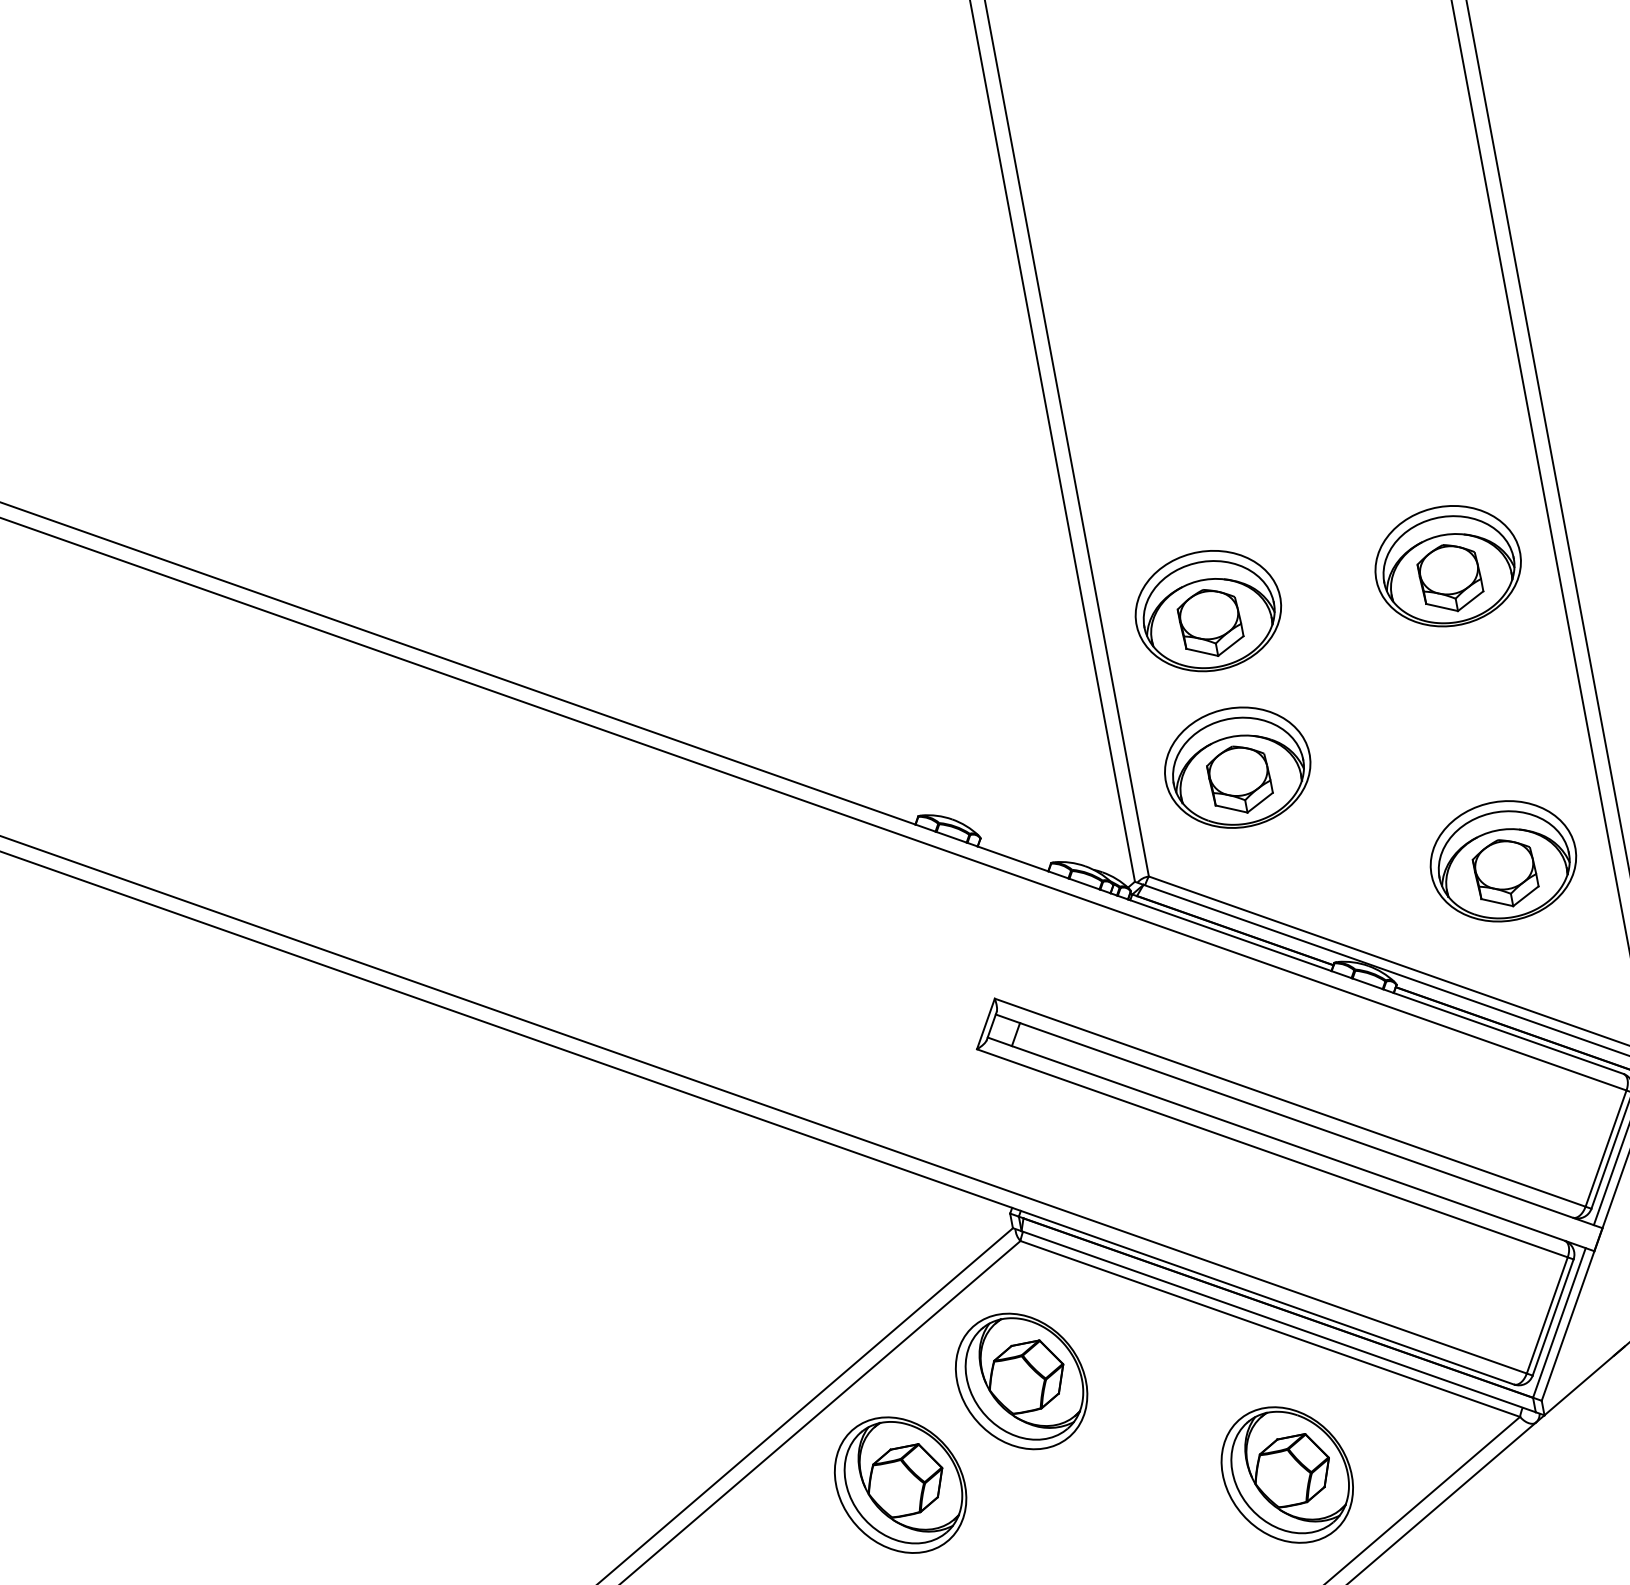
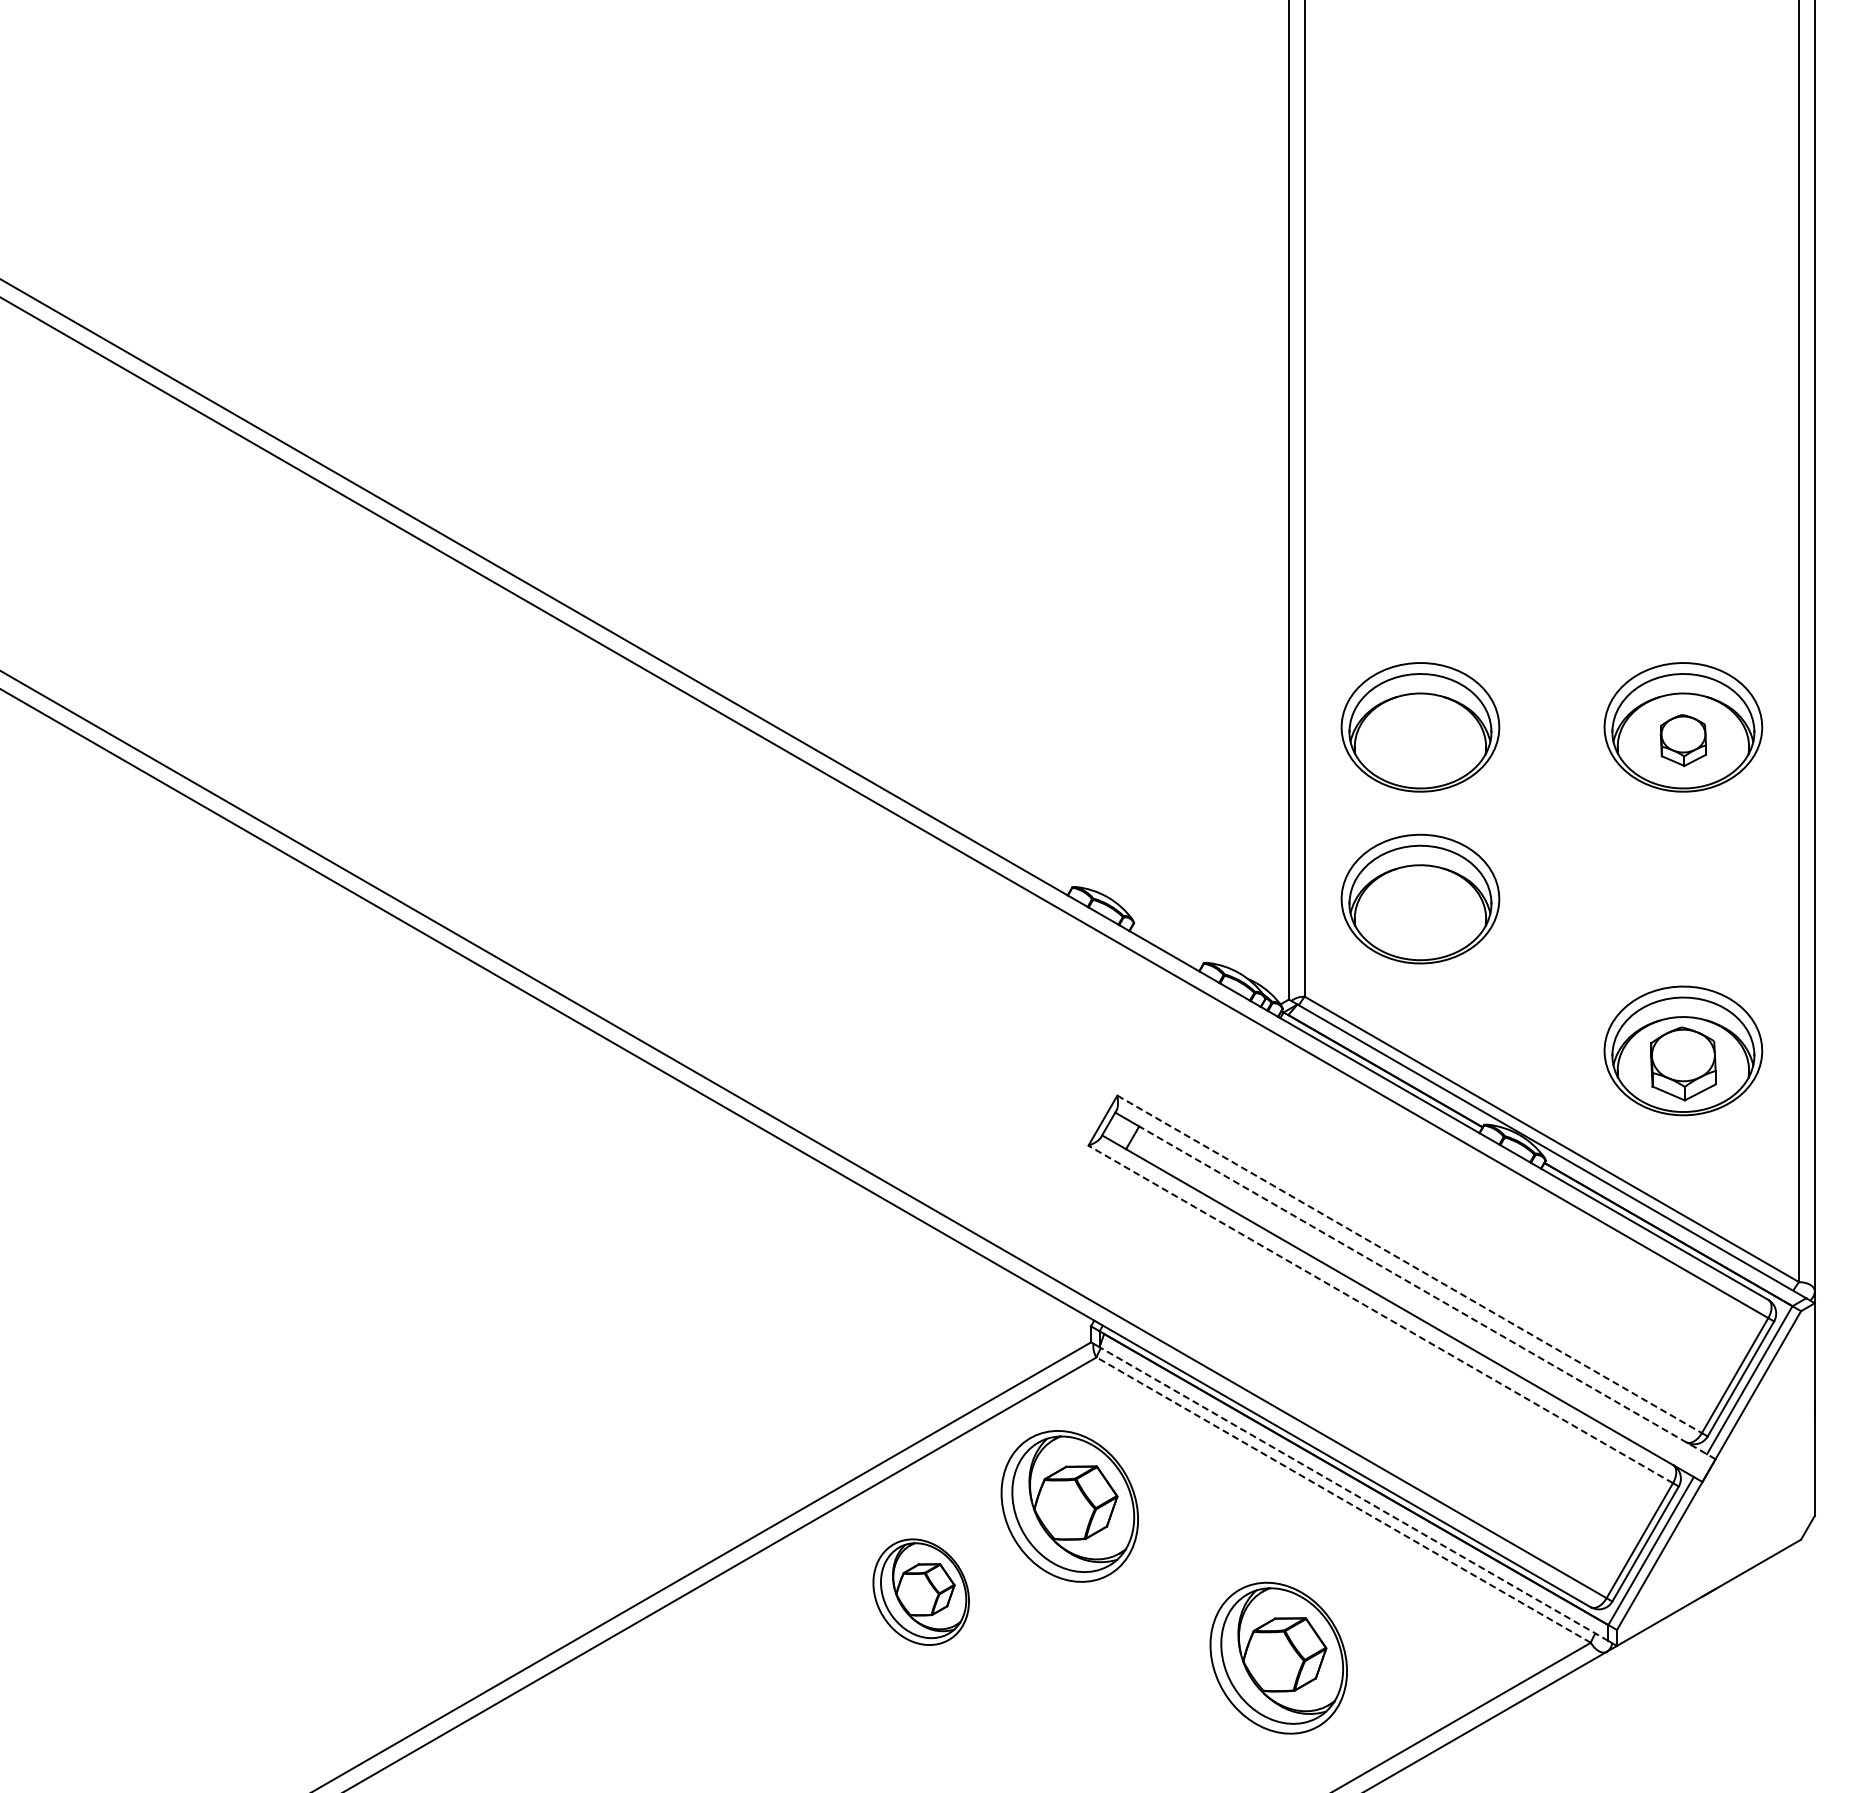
part: (1450, 578) -> (1683, 740), size x0.7
part: (1210, 623) -> (1420, 740), removed
part: (1239, 779) -> (1420, 911), removed
line: (1291, 1102) -> (1410, 1264), solid -> dashed
line: (1311, 1125) -> (1427, 1292), solid -> dashed
line: (1272, 1153) -> (1380, 1314), solid -> dashed
line: (1279, 1322) -> (1354, 1494), solid -> dashed
line: (1270, 1328) -> (1343, 1499), solid -> dashed
part: (1286, 1474) -> (1278, 1657), moved
part: (900, 1484) -> (921, 1591), size x0.7

